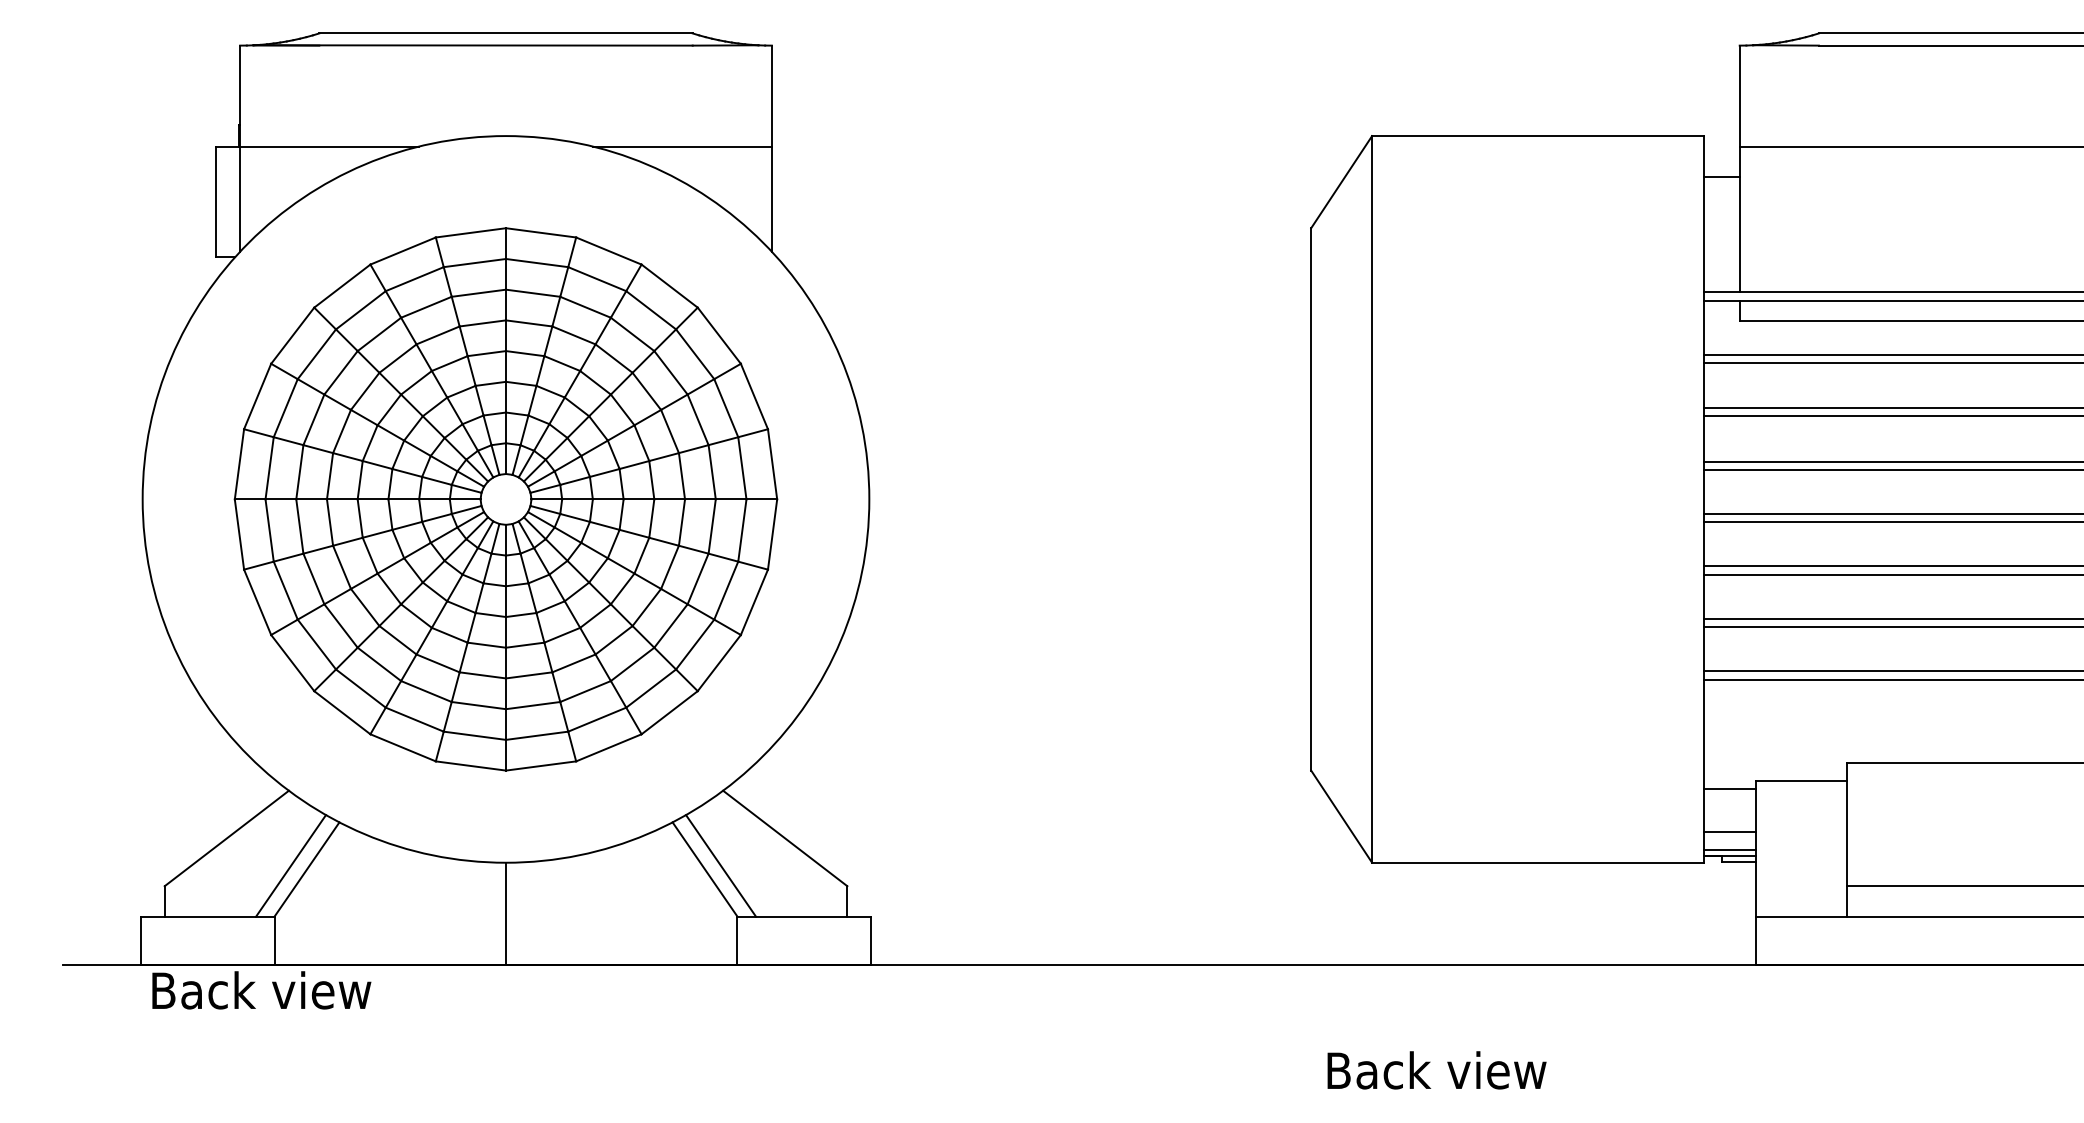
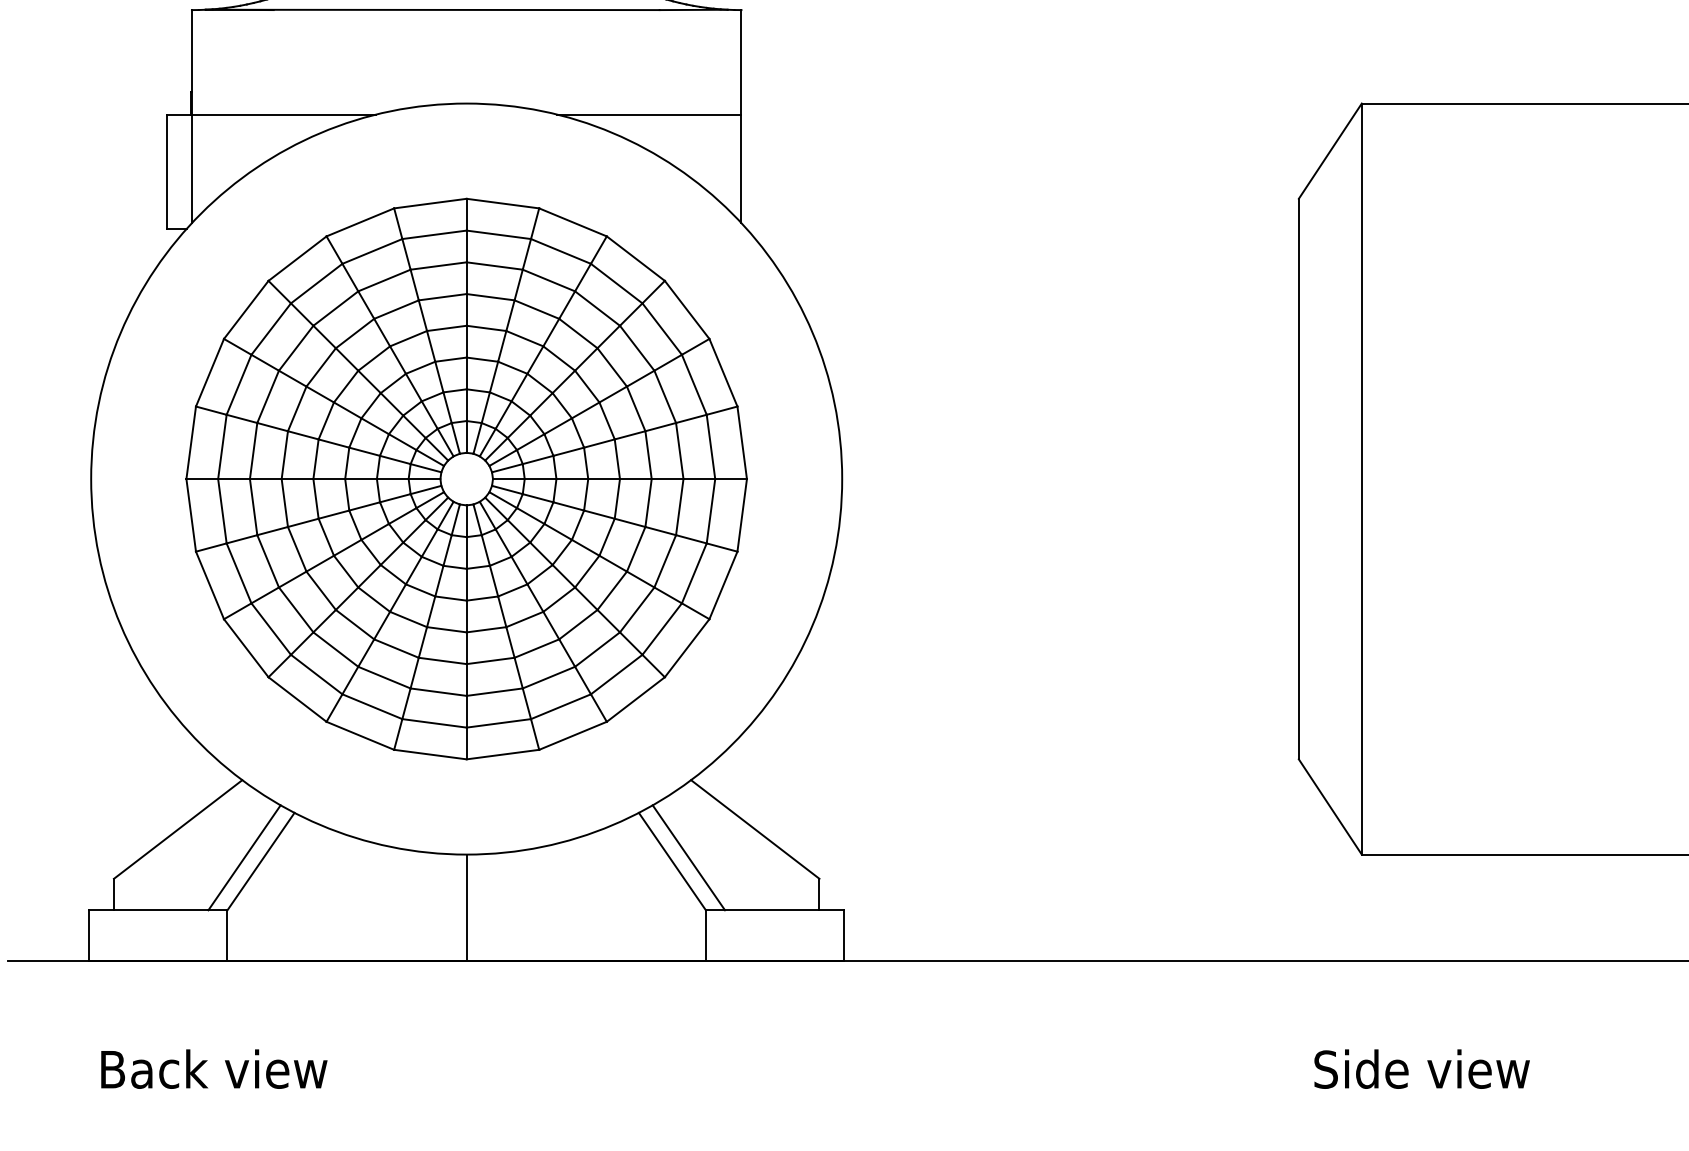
text: (261, 990) -> (213, 1069), moved
text: (1436, 1070) -> (1428, 1069), Back view -> Side view

